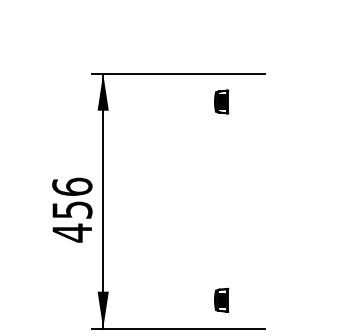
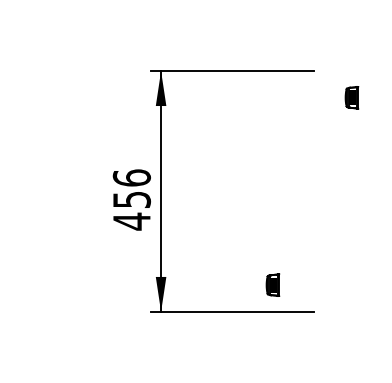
part: (221, 101) -> (351, 97), moved

